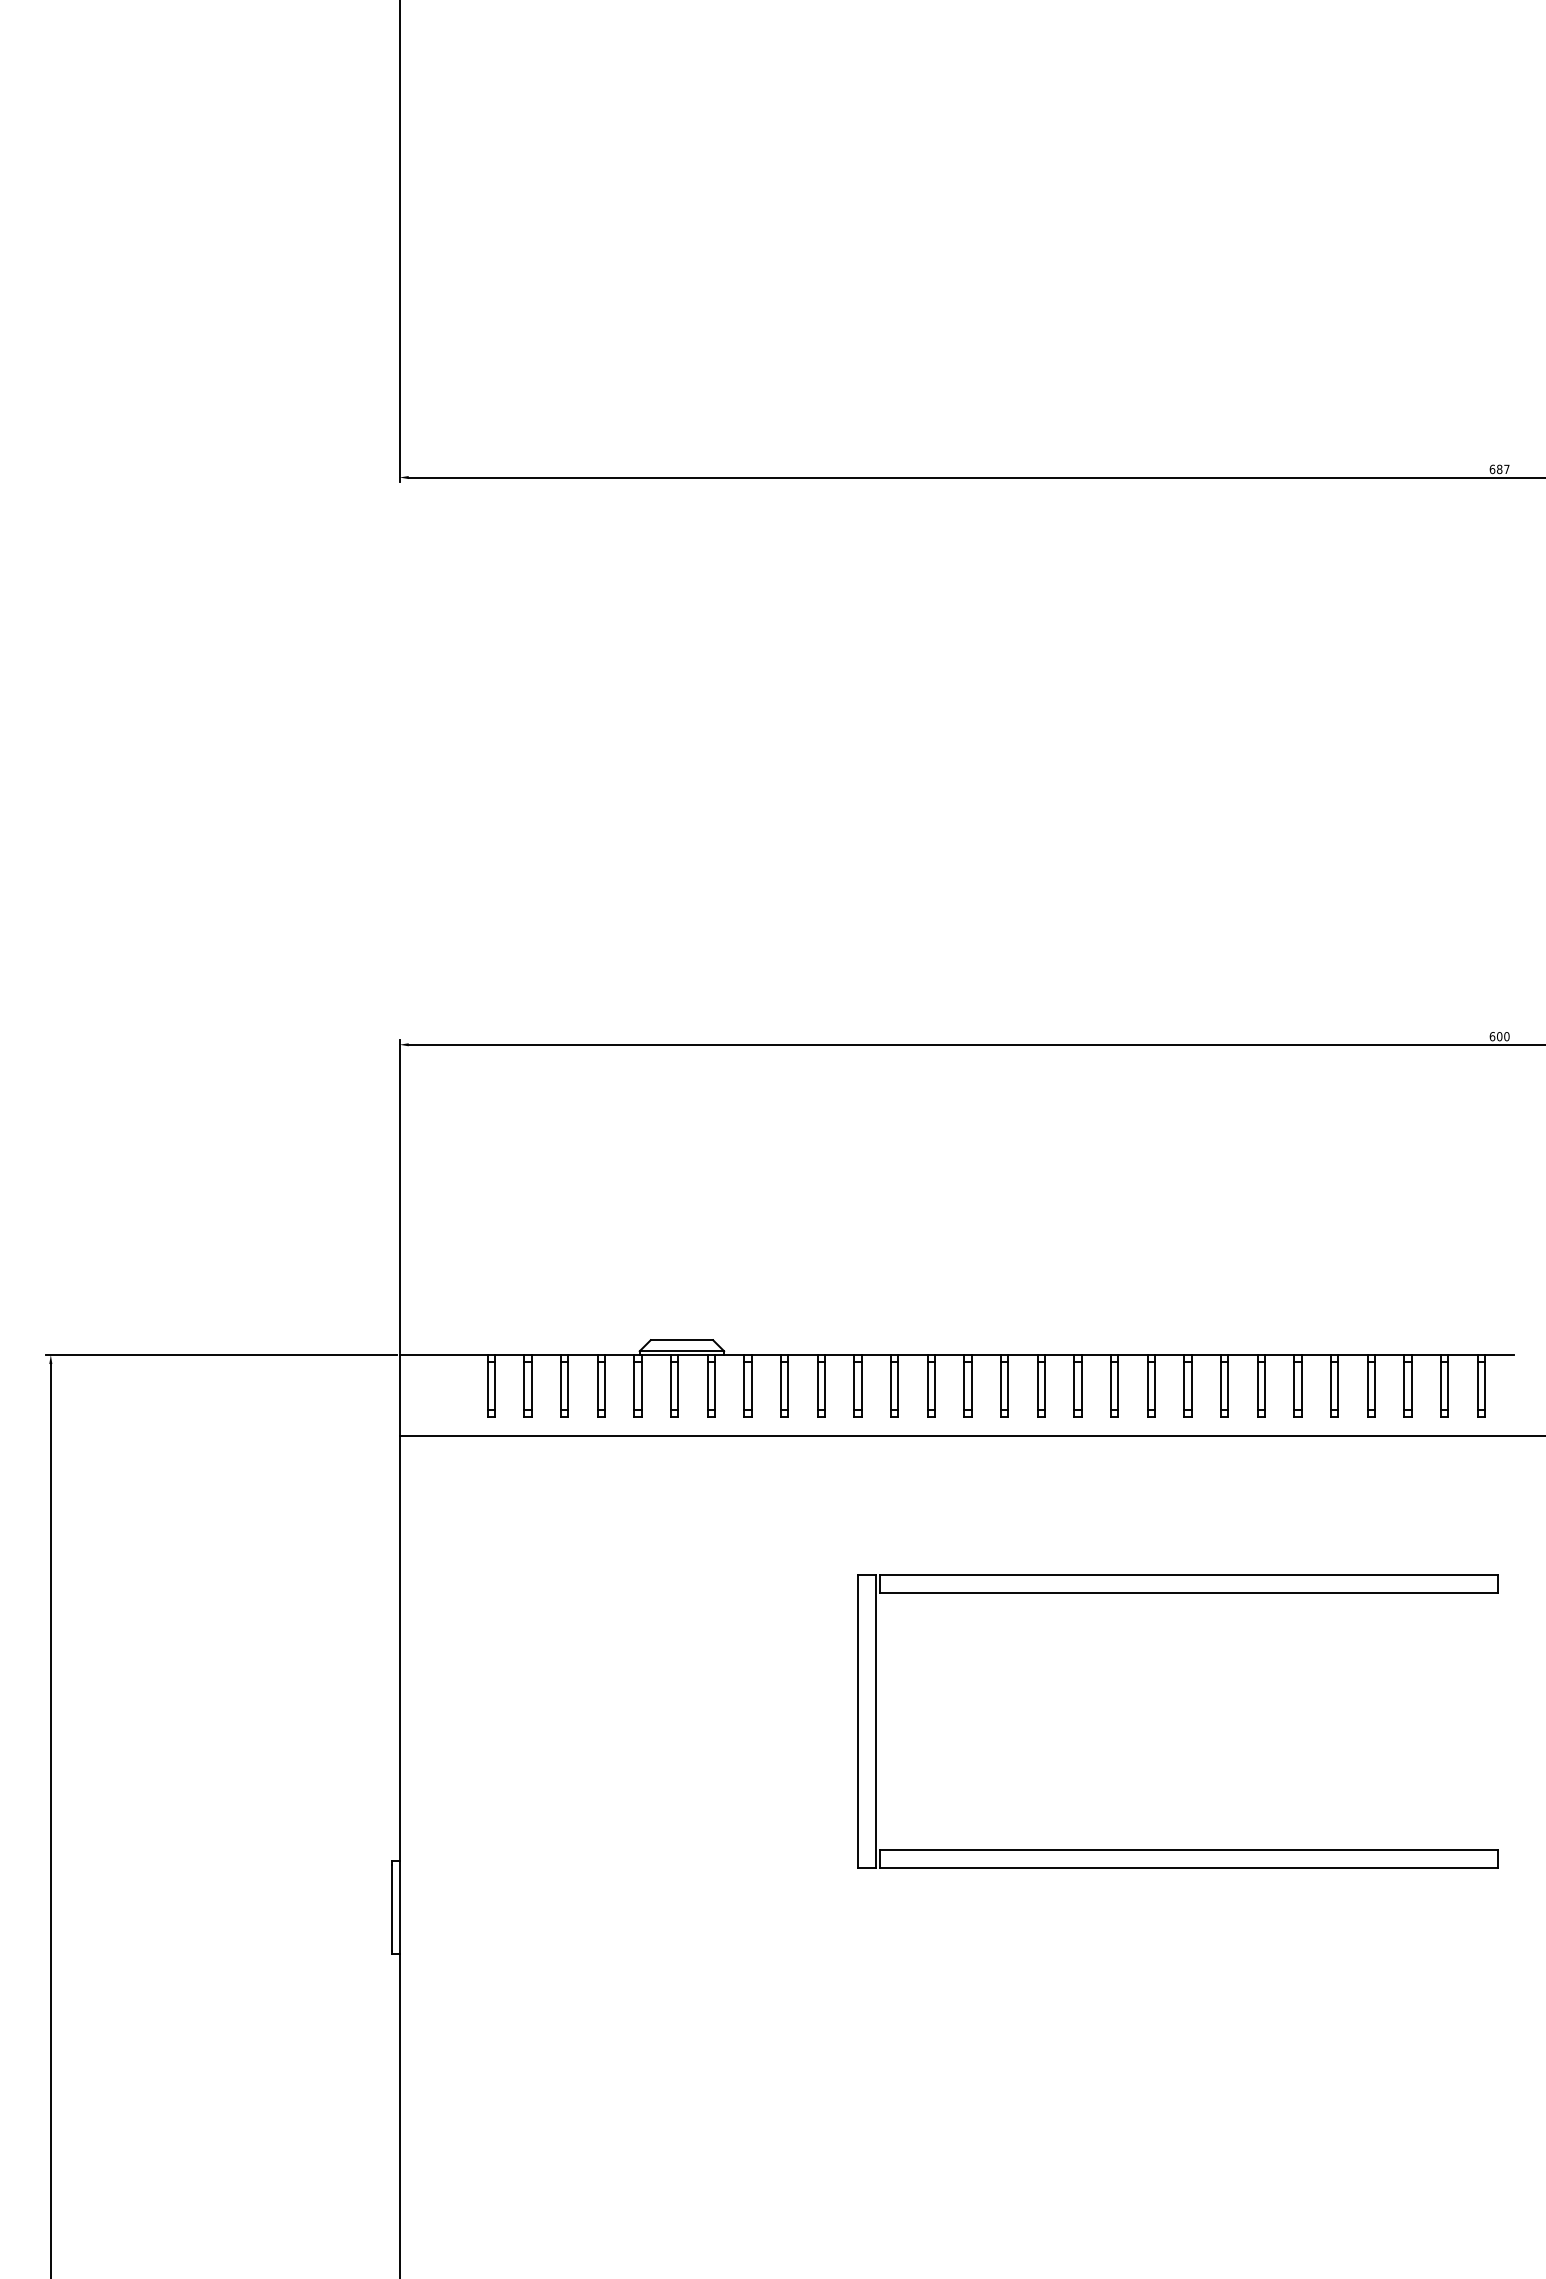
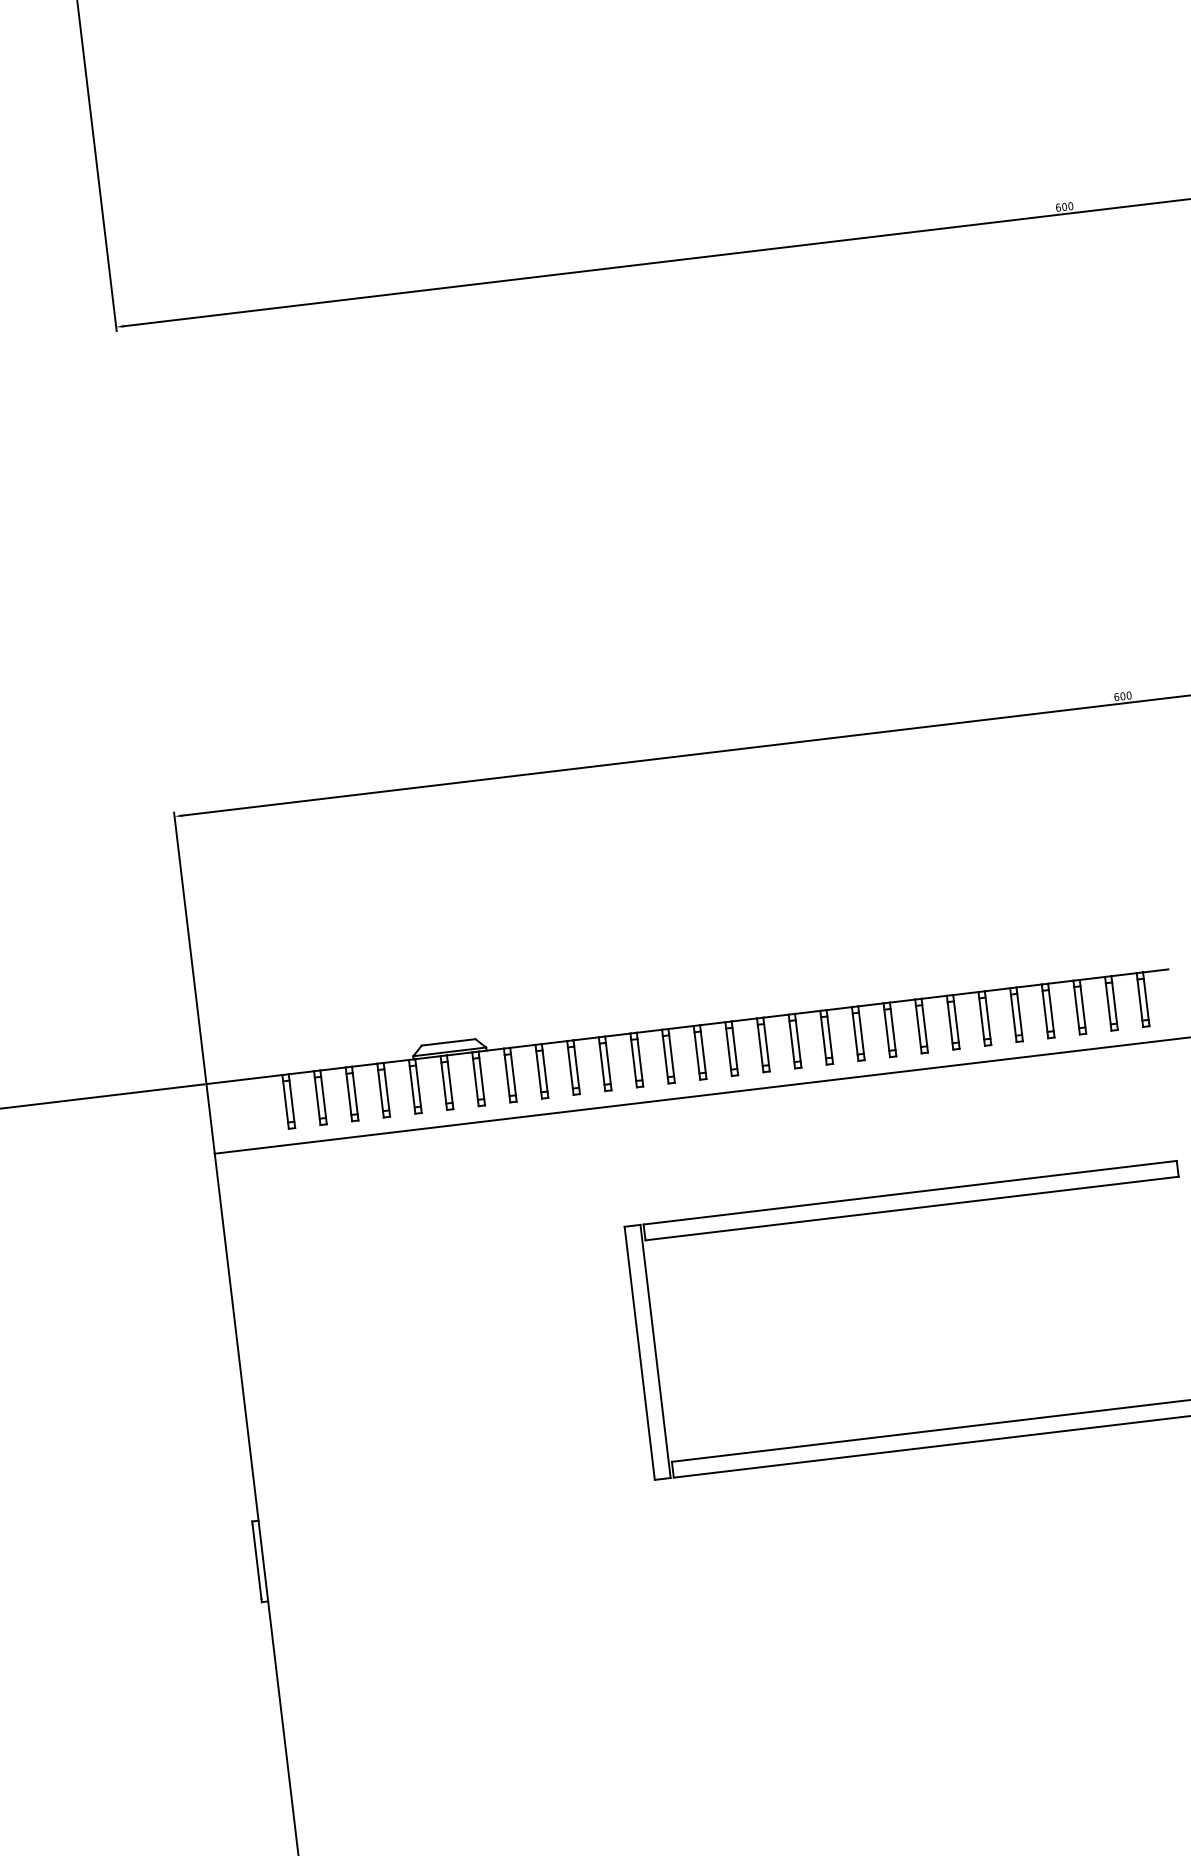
text: (1503, 469) -> (1067, 206), 687 -> 600

